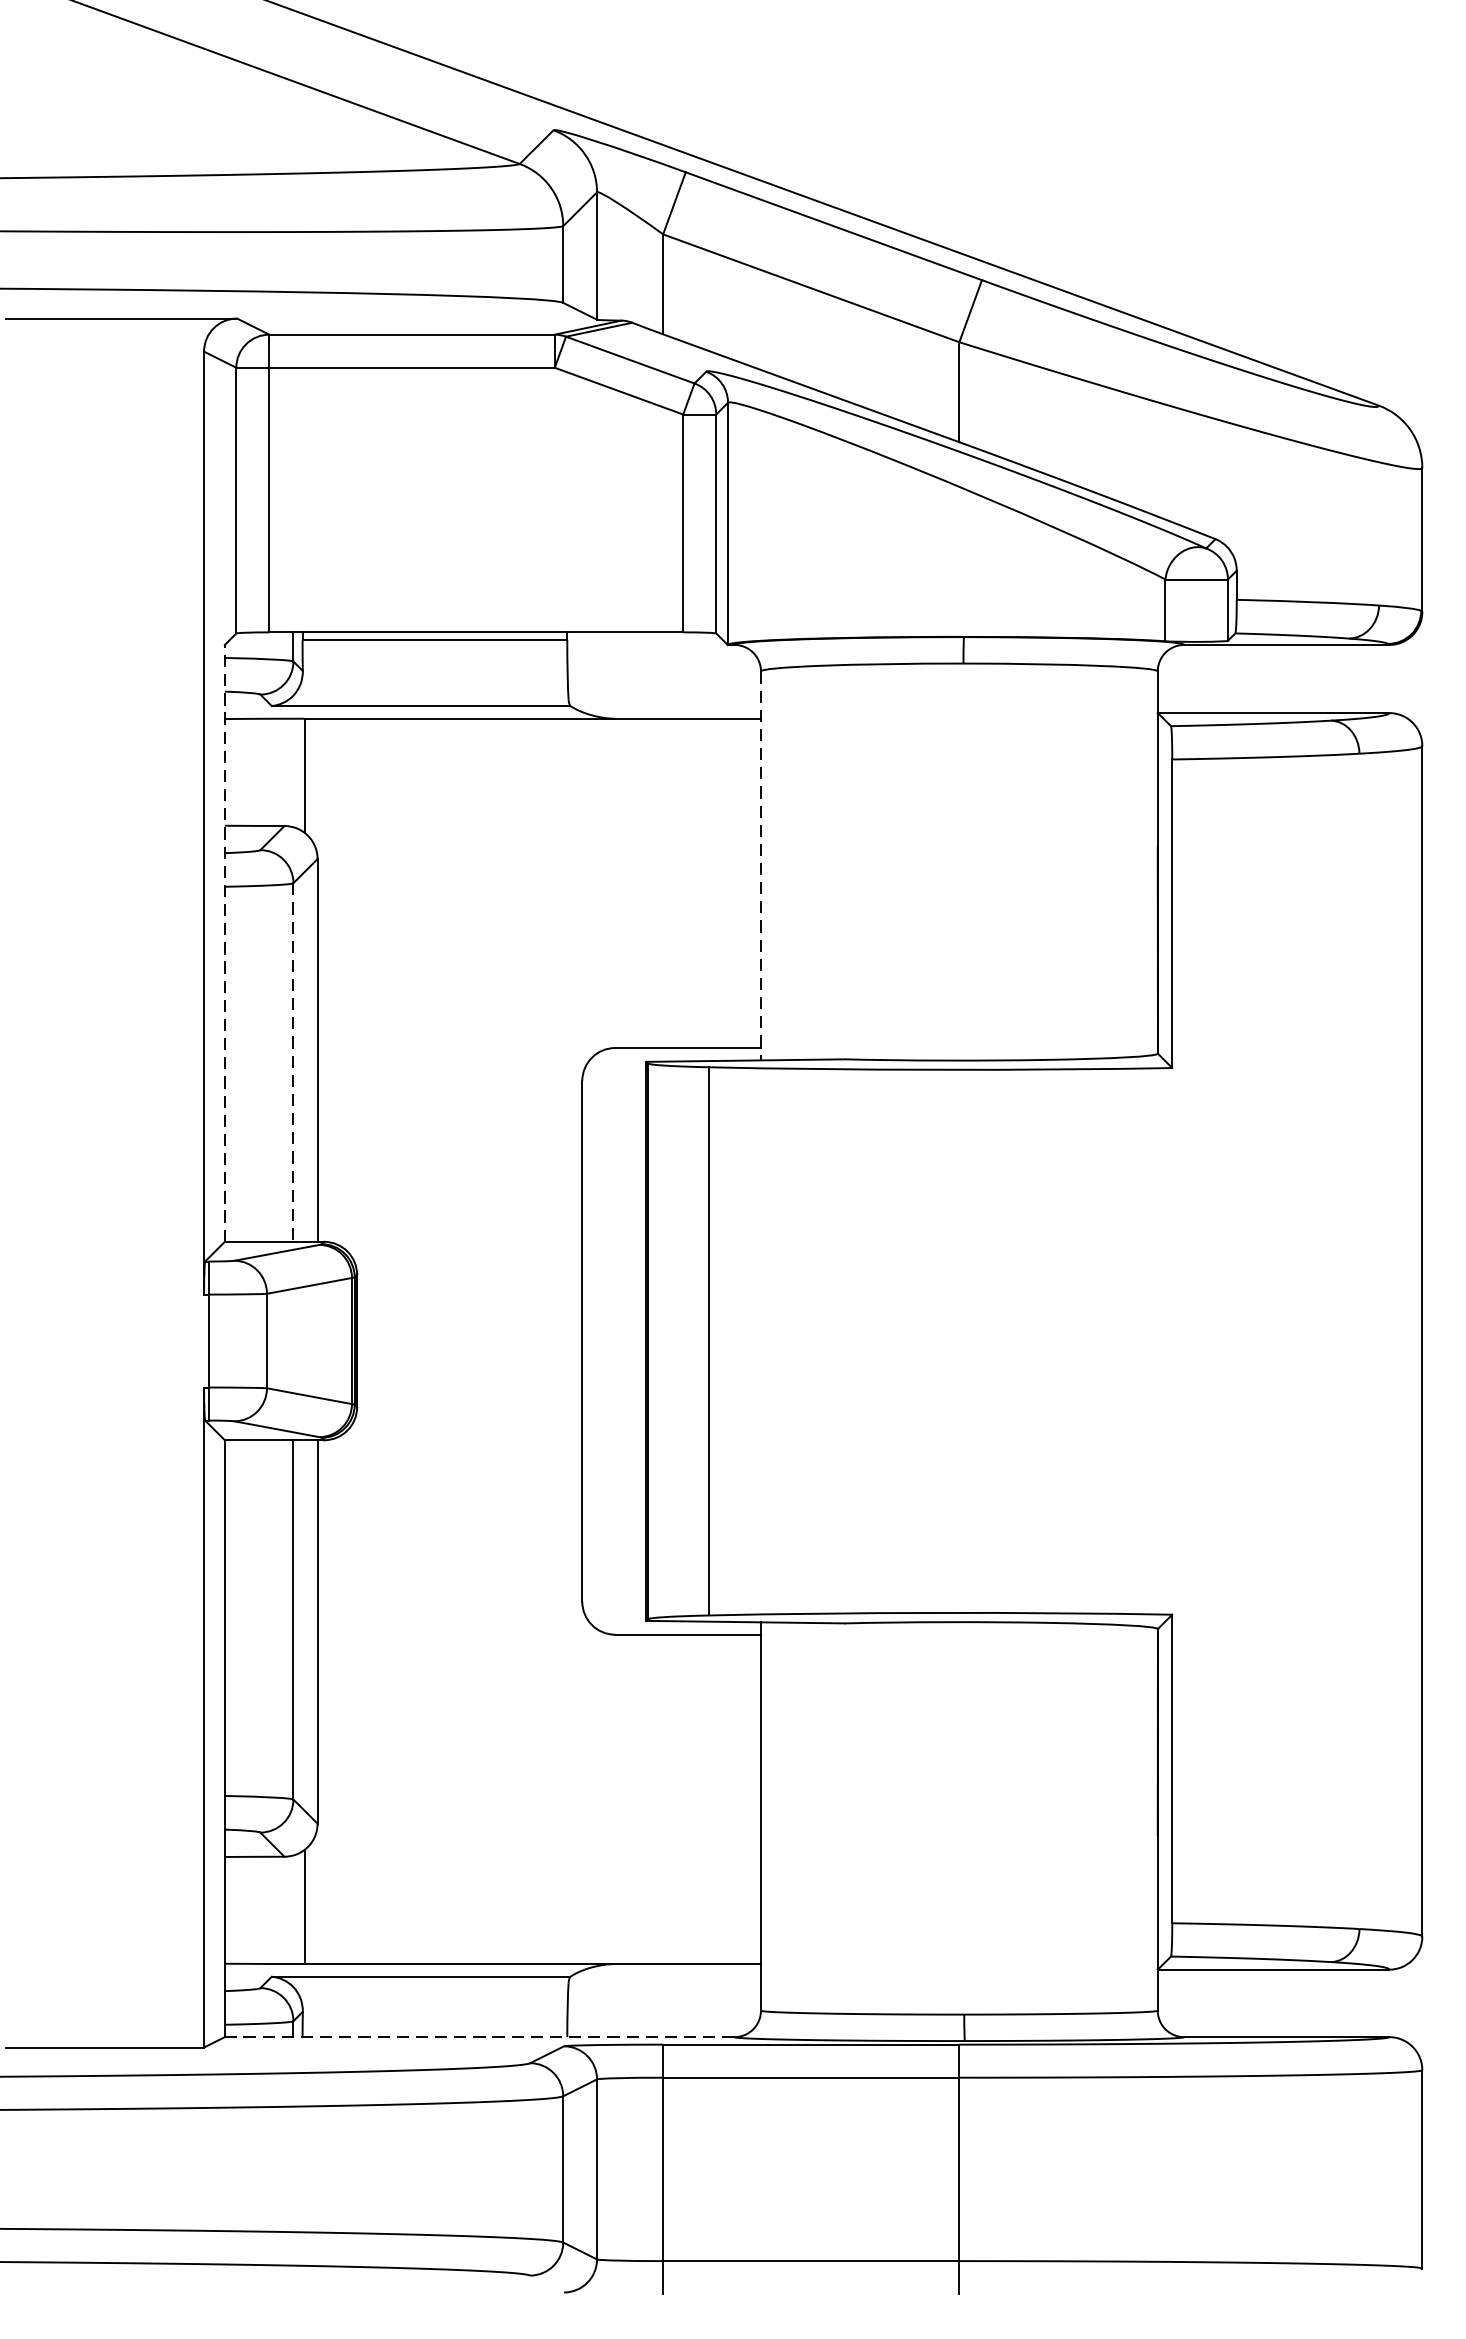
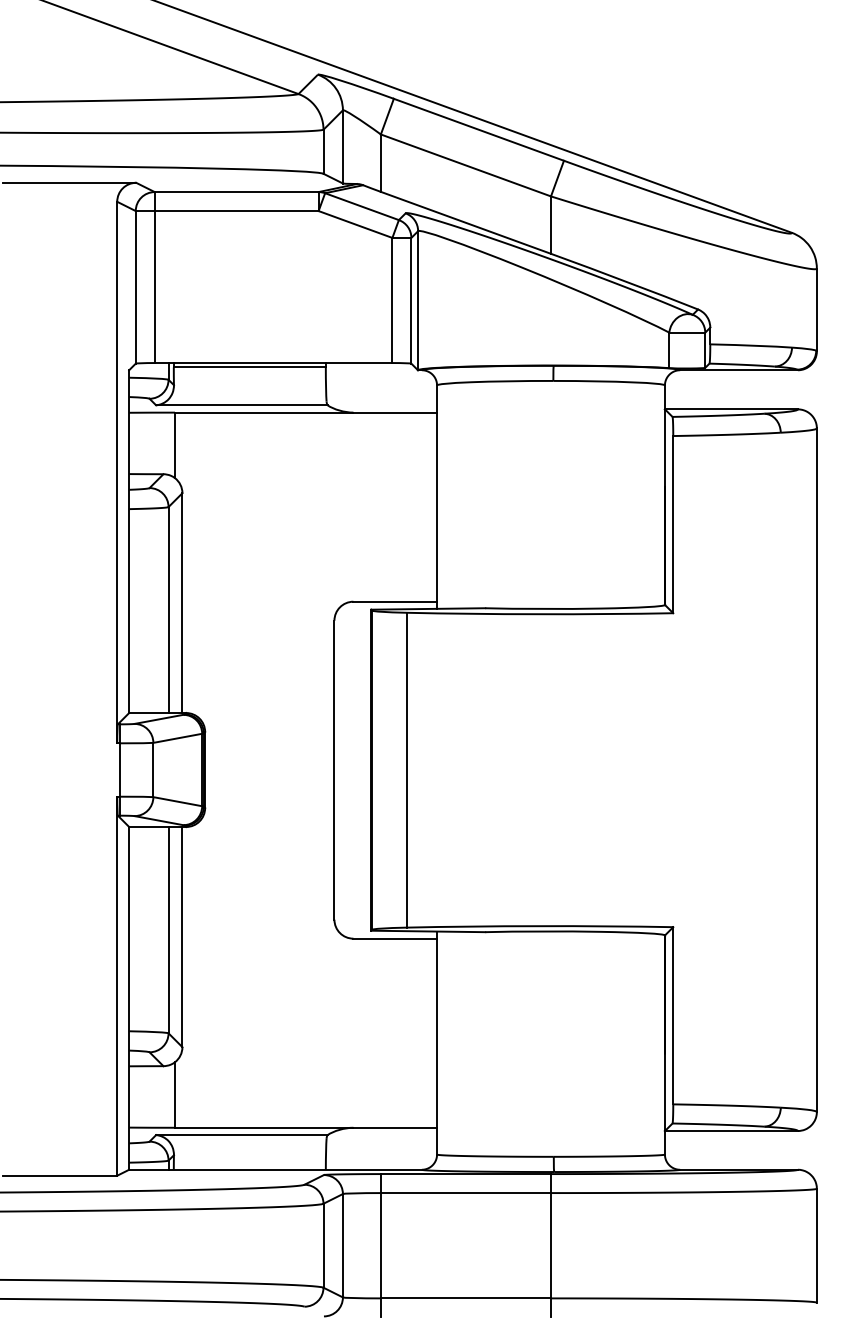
line: (761, 866) -> (437, 497), dashed -> solid
line: (225, 943) -> (129, 541), dashed -> solid
line: (293, 1063) -> (168, 610), dashed -> solid
line: (479, 2036) -> (275, 1169), dashed -> solid

